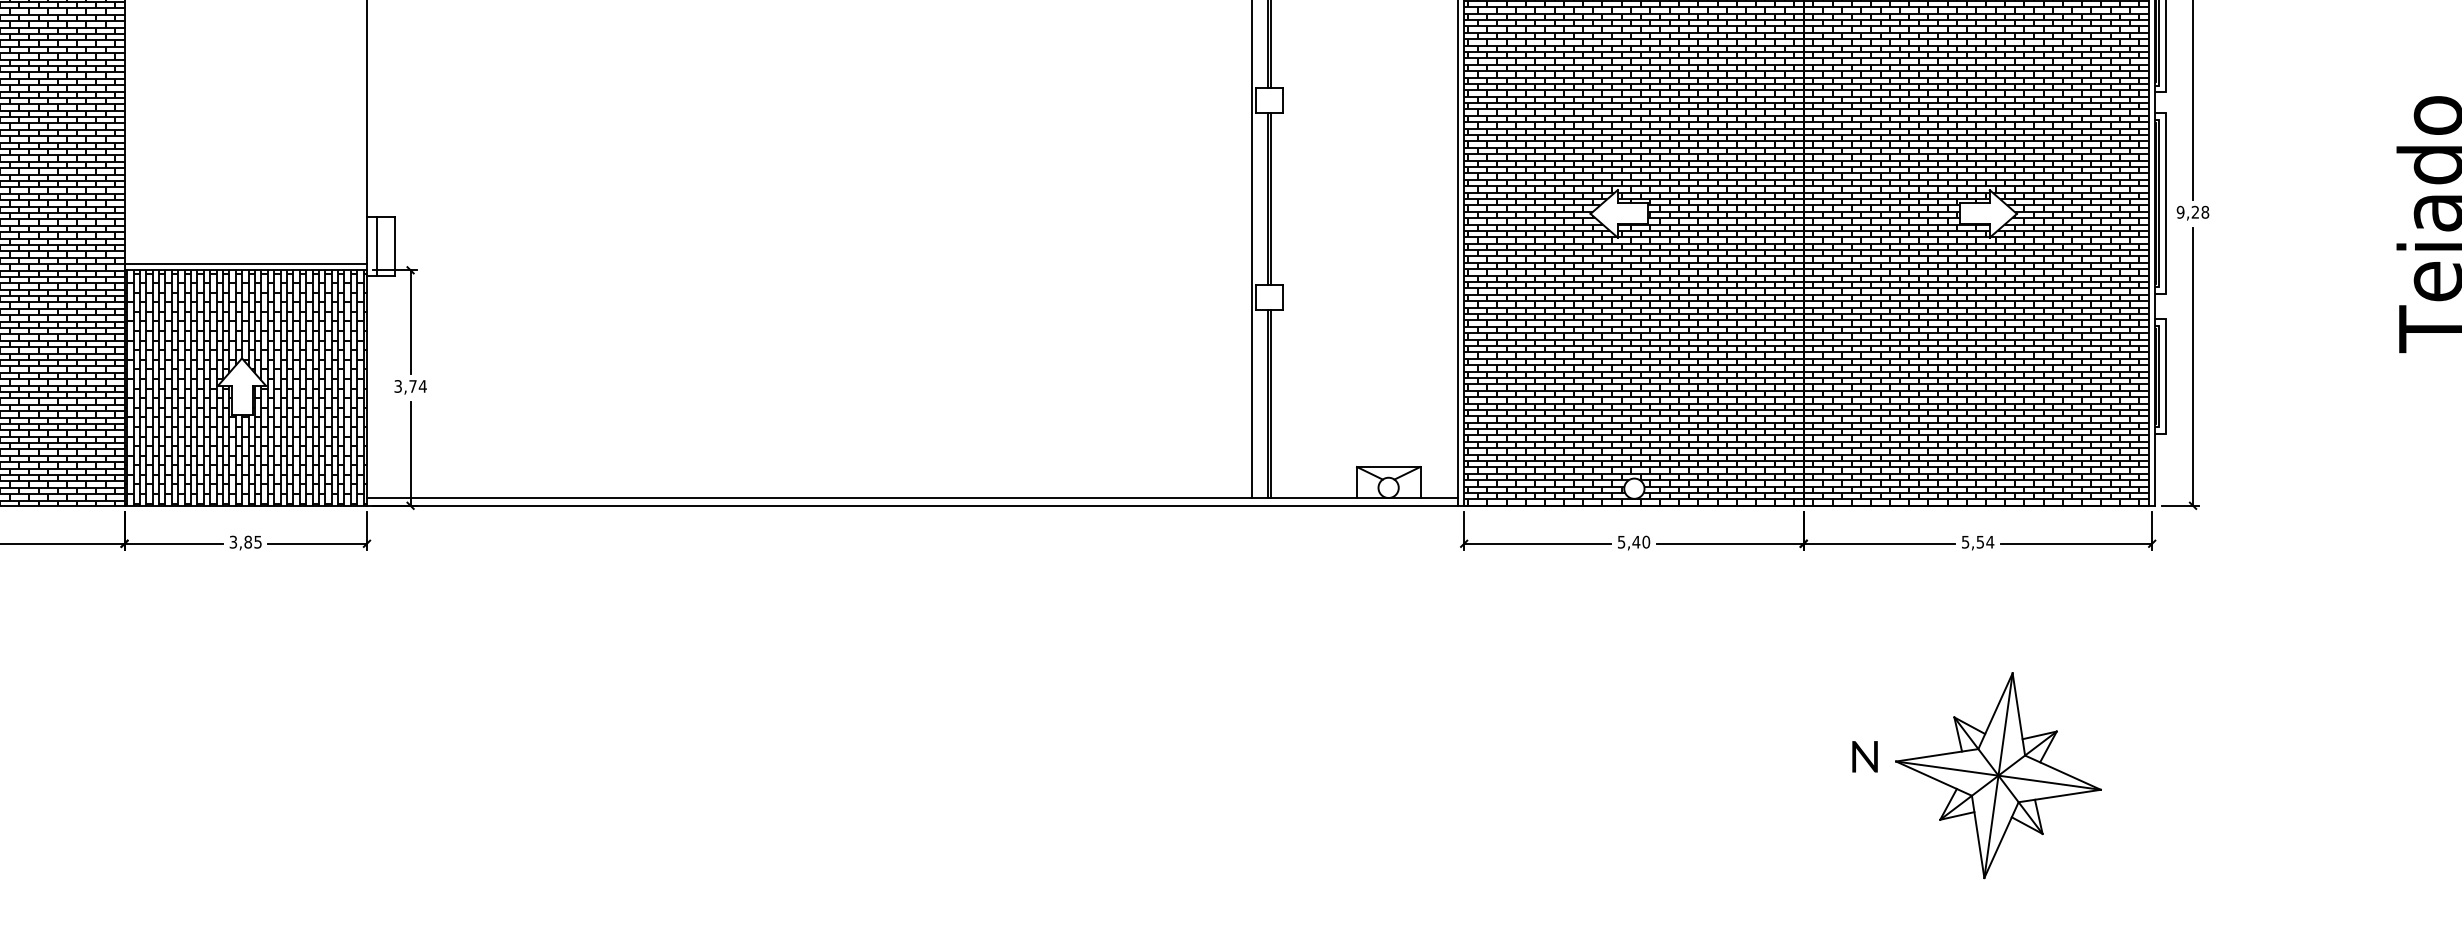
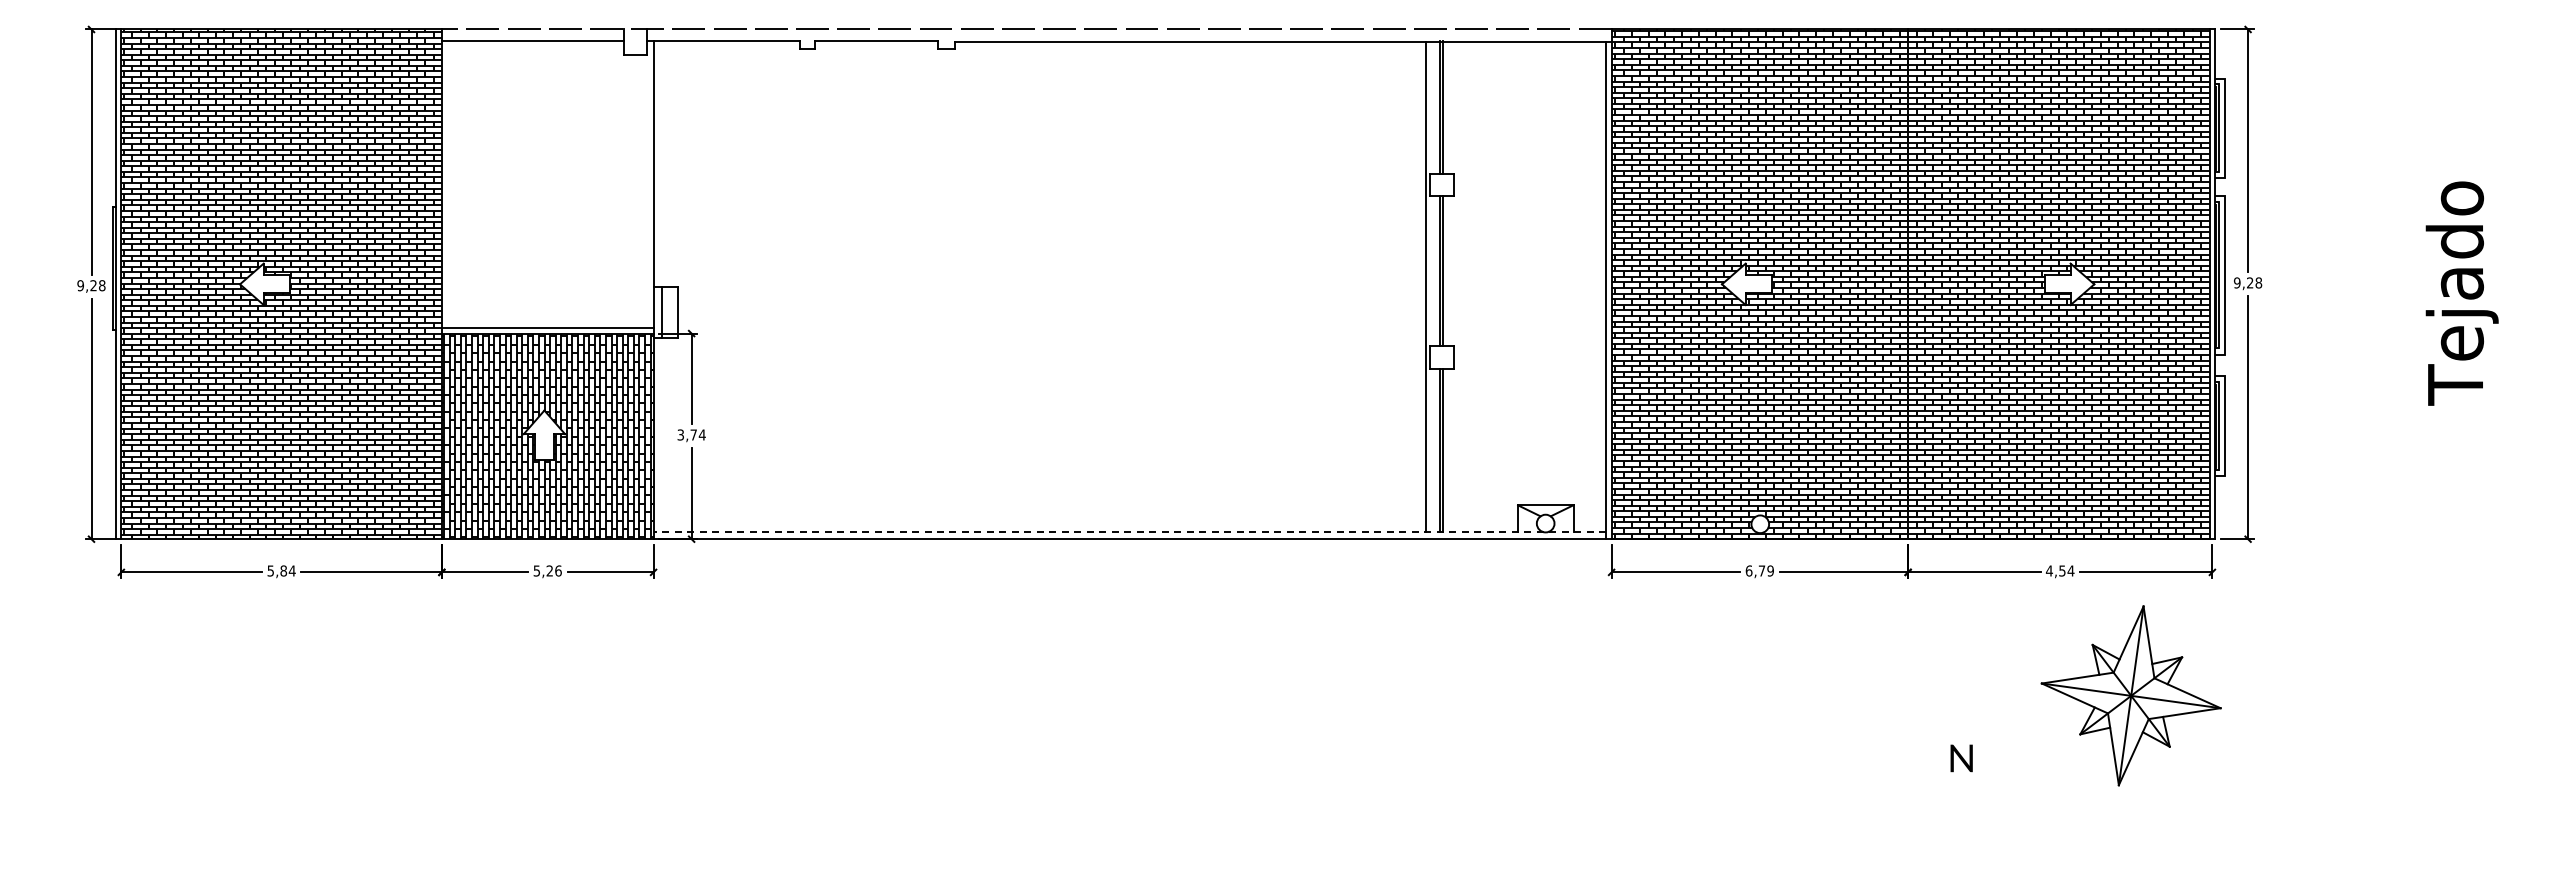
line: (912, 498) -> (1129, 532), solid -> dashed
text: (245, 541) -> (547, 570), 3,85 -> 5,26
text: (1633, 541) -> (1759, 570), 5,40 -> 6,79
text: (1964, 541) -> (2048, 570), 5,54 -> 4,54
part: (1997, 775) -> (2130, 695), moved

